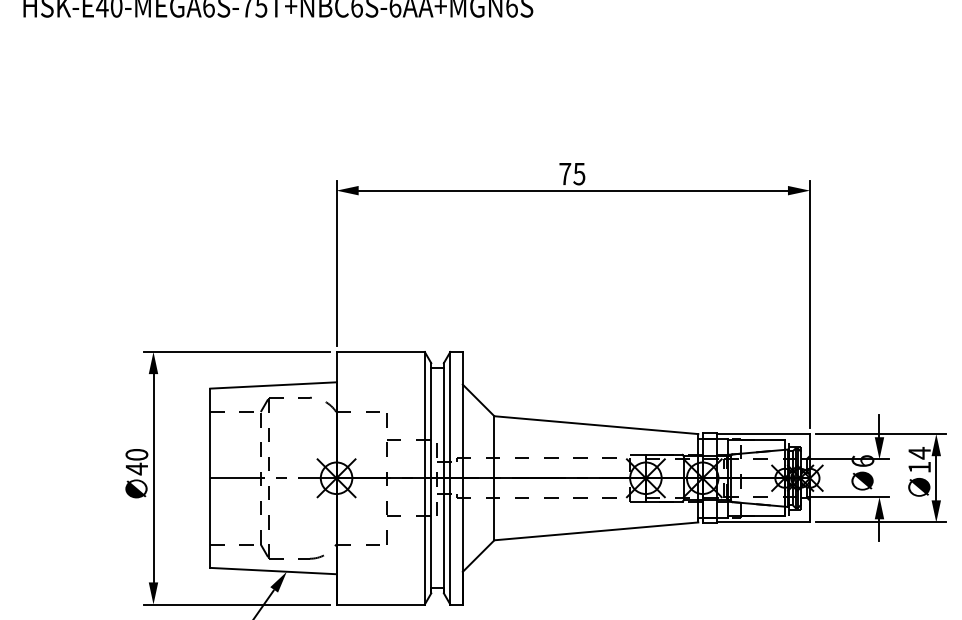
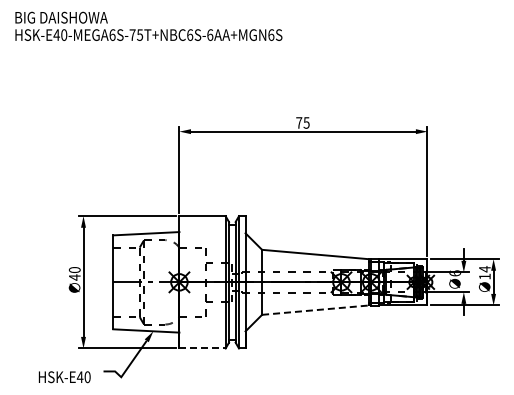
line: (596, 532) -> (315, 310), solid -> dashed
line: (382, 604) -> (203, 348), solid -> dashed

